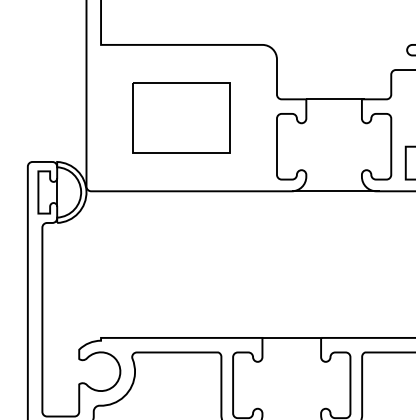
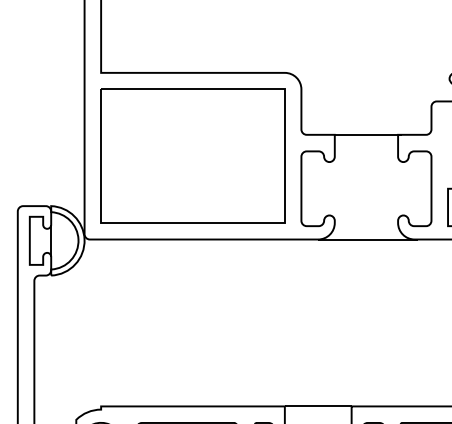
part: (181, 117) -> (192, 155), size x1.67

